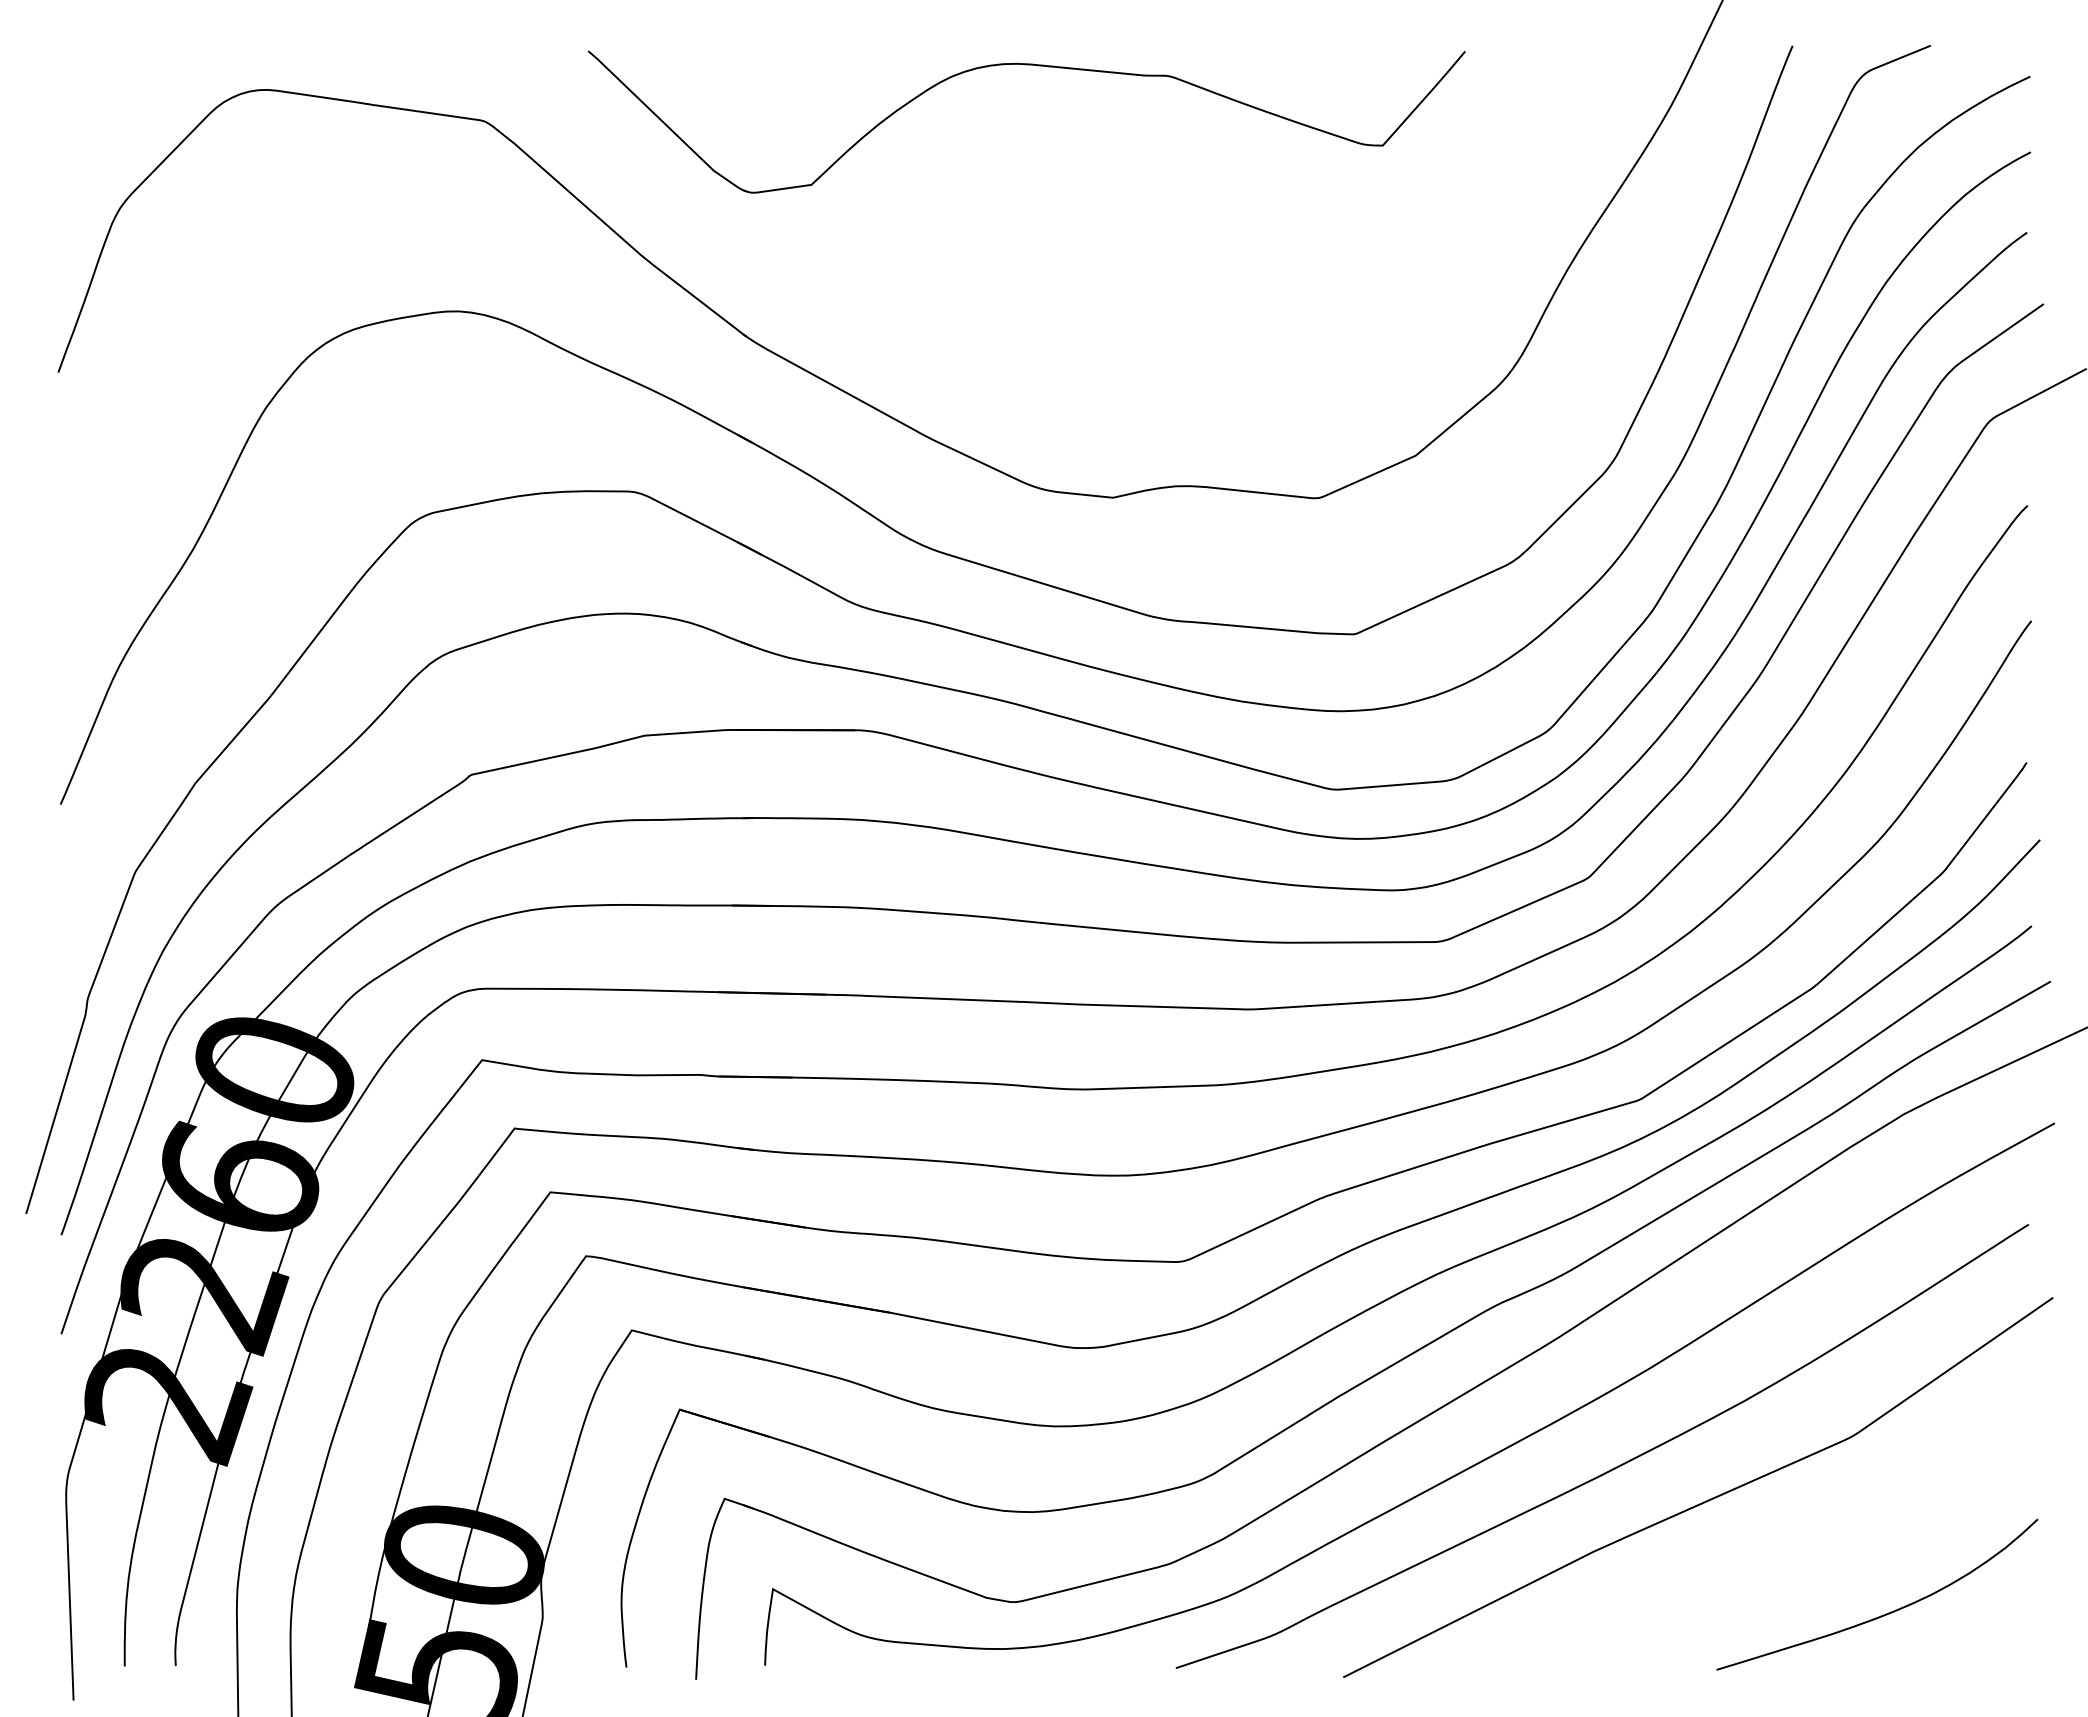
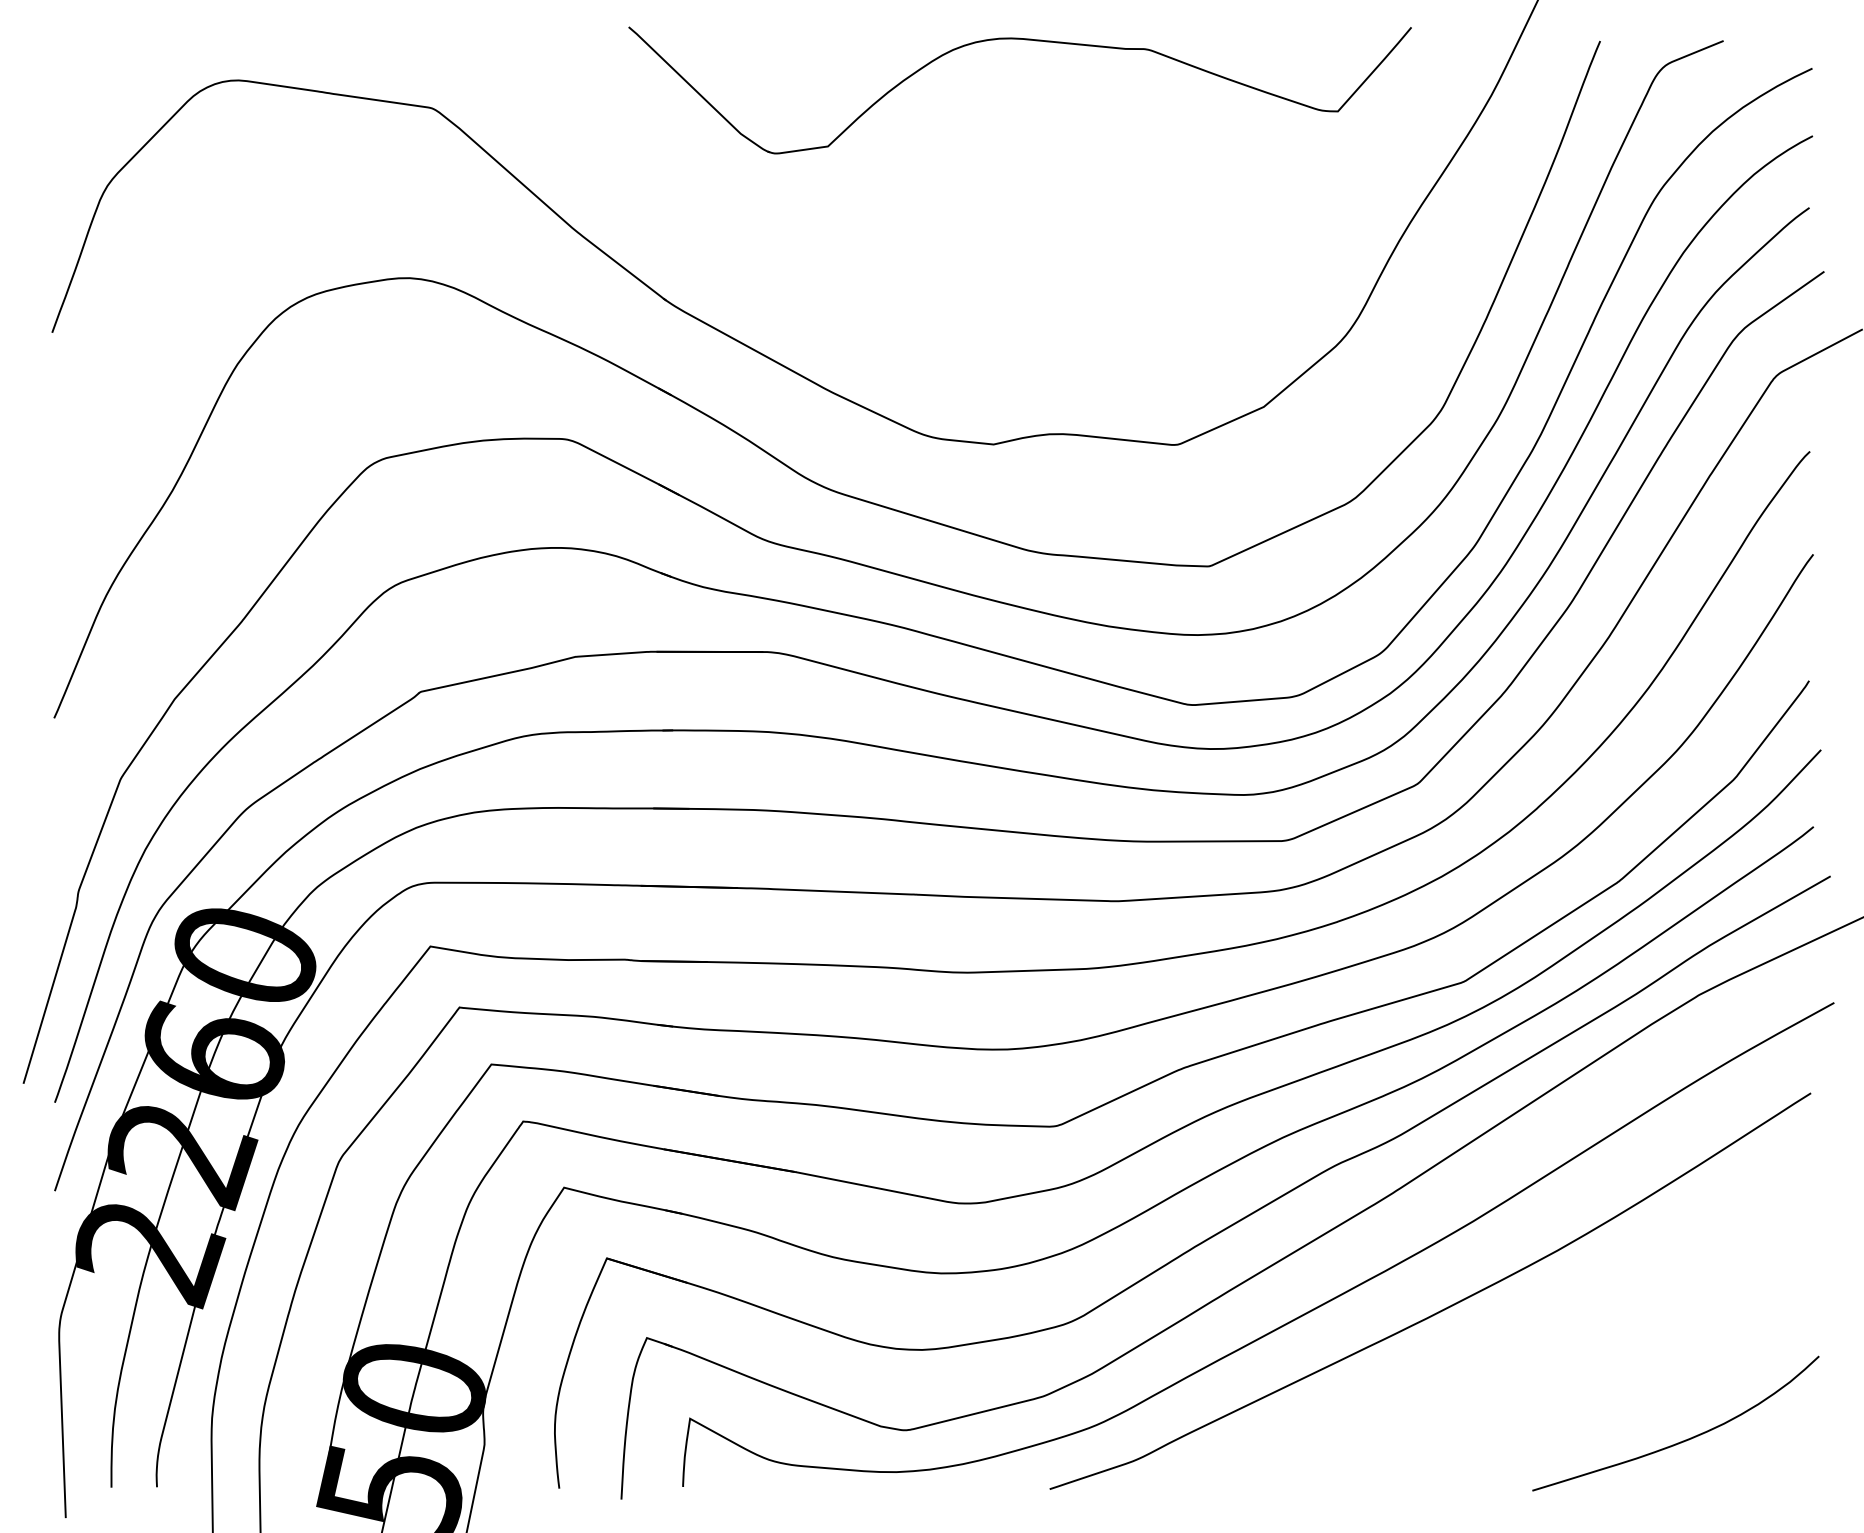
part: (1026, 65) -> (1019, 39), moved
curve: (1705, 1500) -> (1522, 1339), removed

